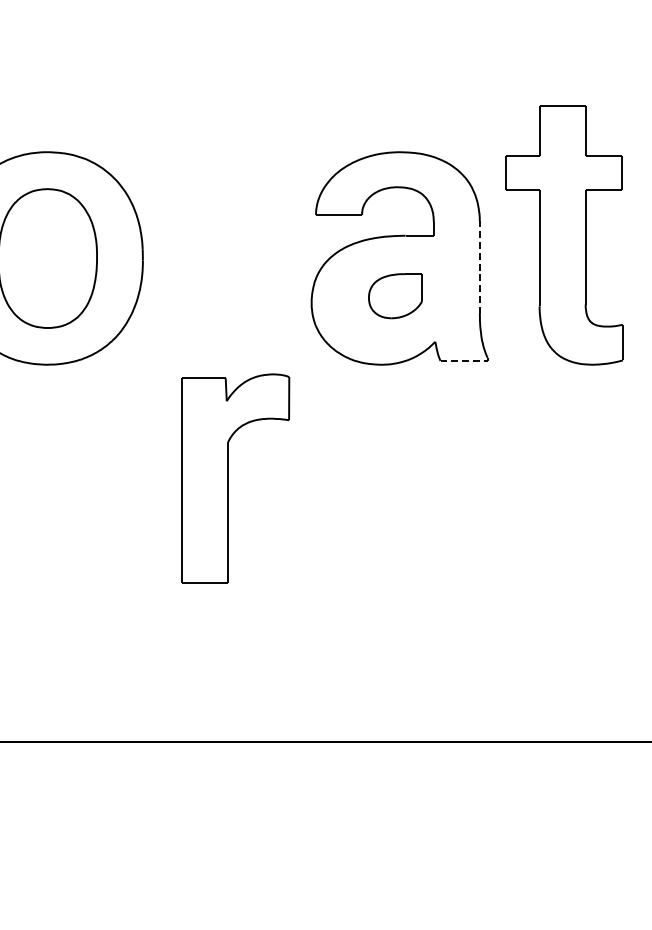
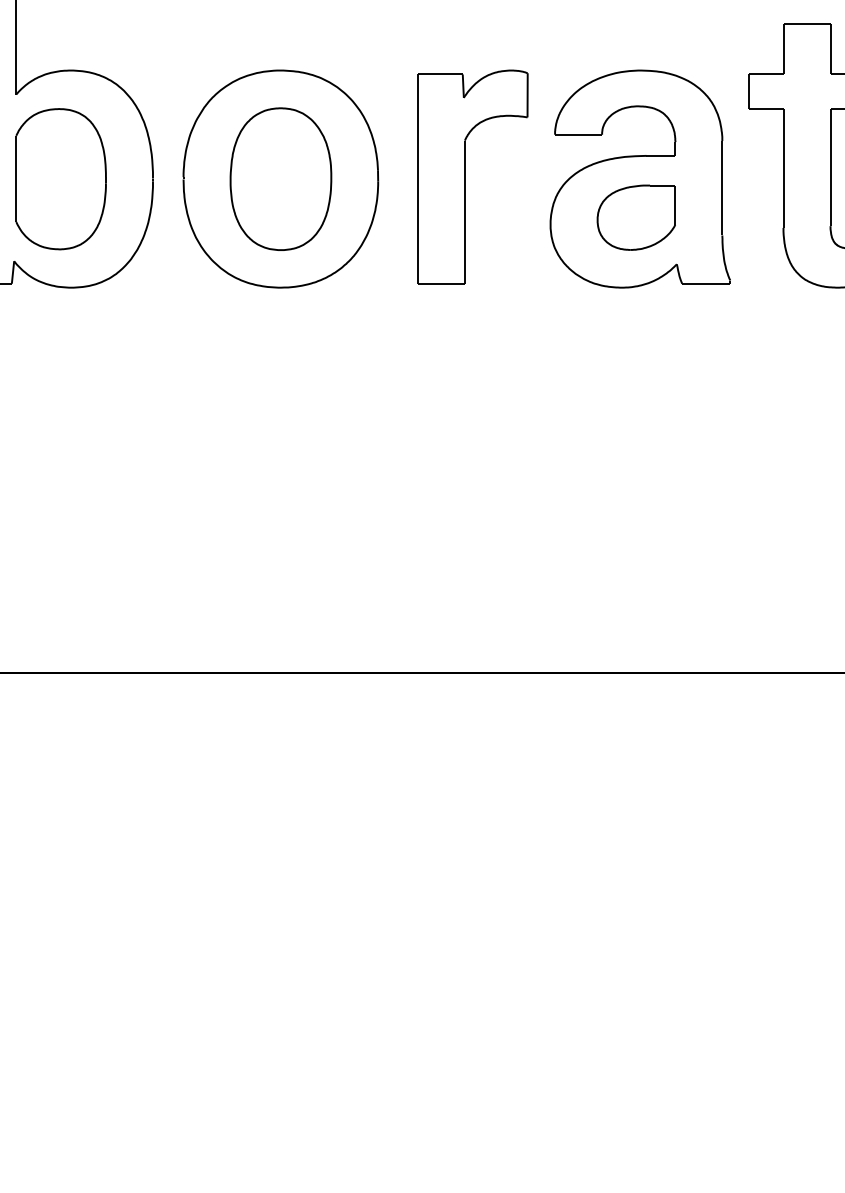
line: (479, 266) -> (722, 187), dashed -> solid
part: (394, 296) -> (635, 217), size x1.43
line: (464, 360) -> (706, 283), dashed -> solid
part: (228, 478) -> (465, 176), moved

